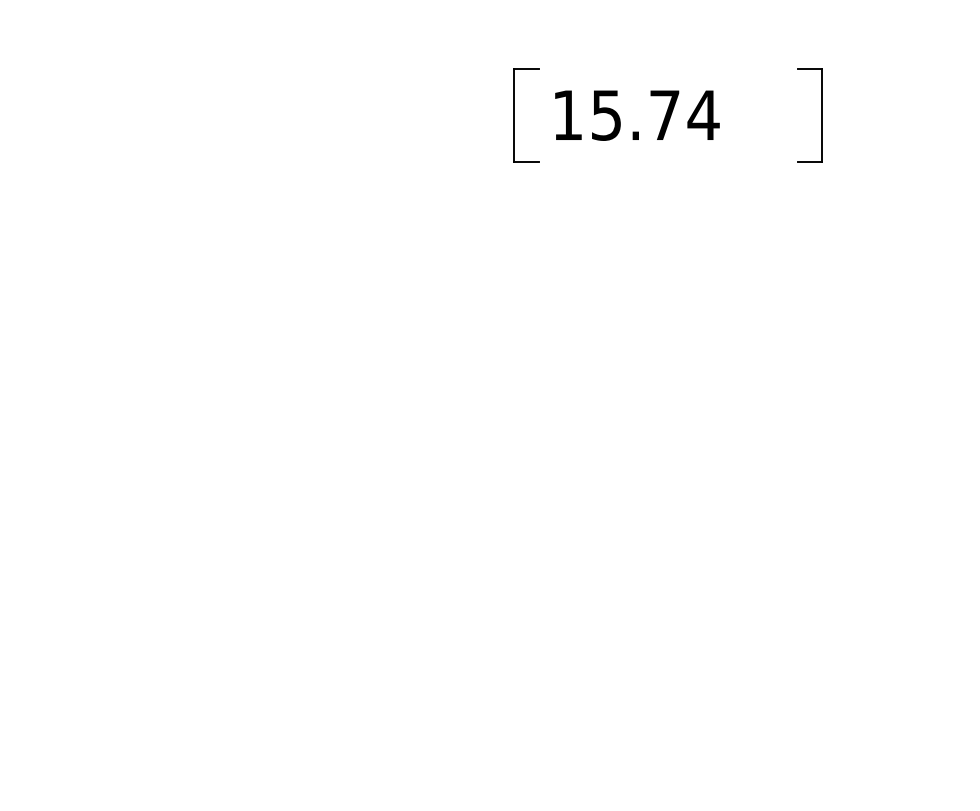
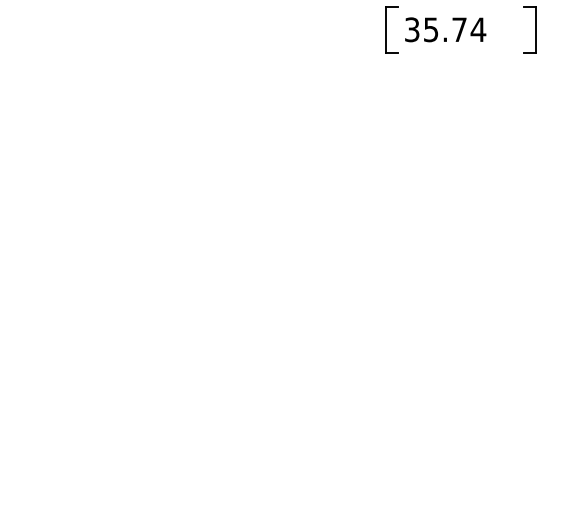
text: (568, 114) -> (412, 29), 15.74 -> 35.74

